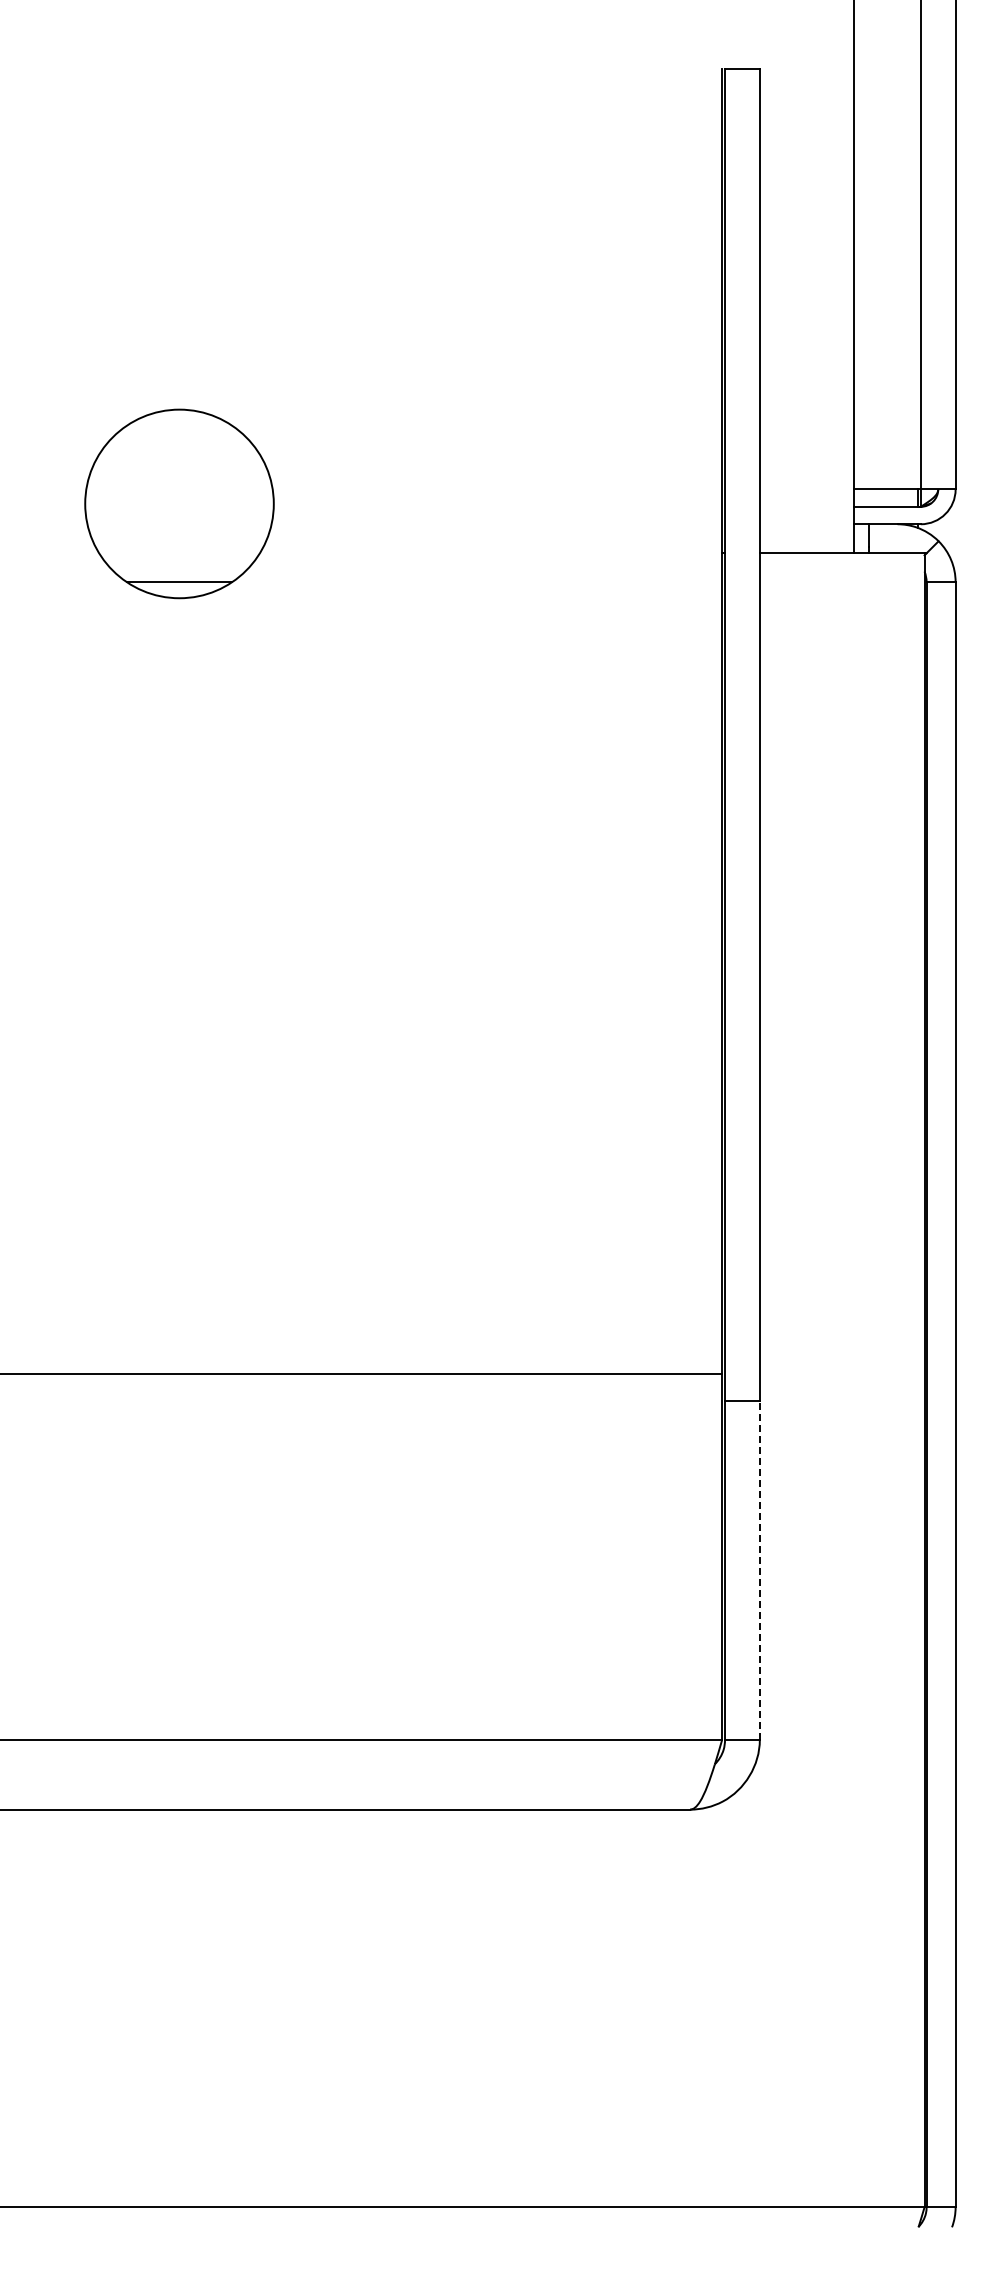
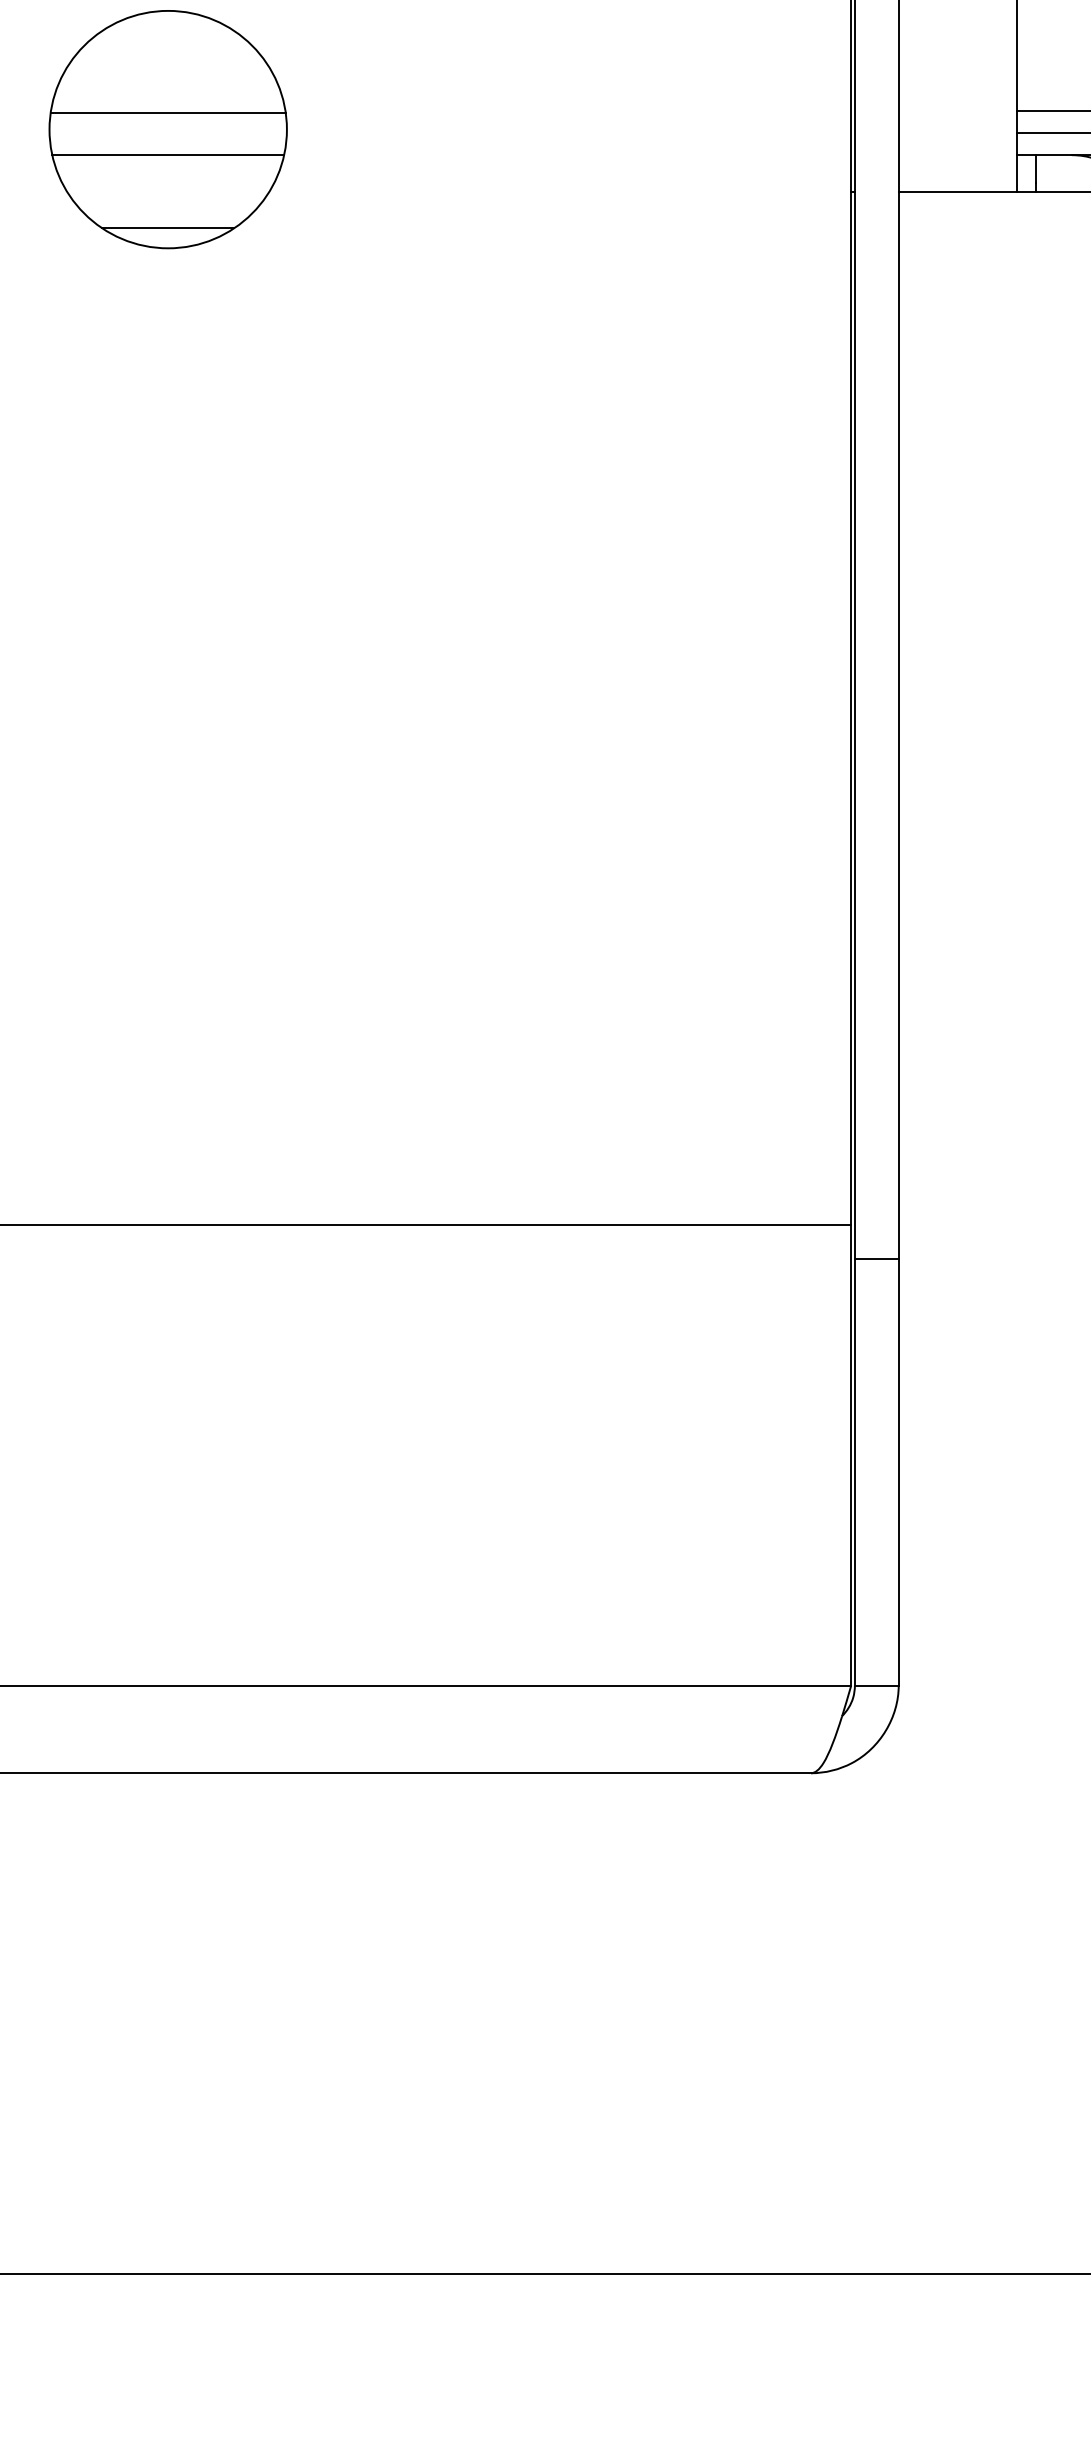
line: (179, 490) -> (168, 112), added
line: (179, 524) -> (168, 155), added
line: (759, 1570) -> (898, 1472), dashed -> solid

